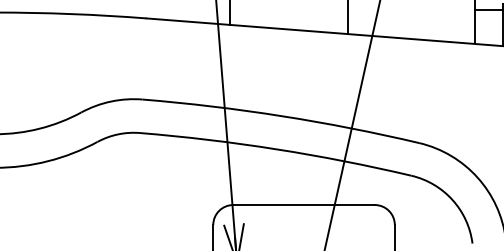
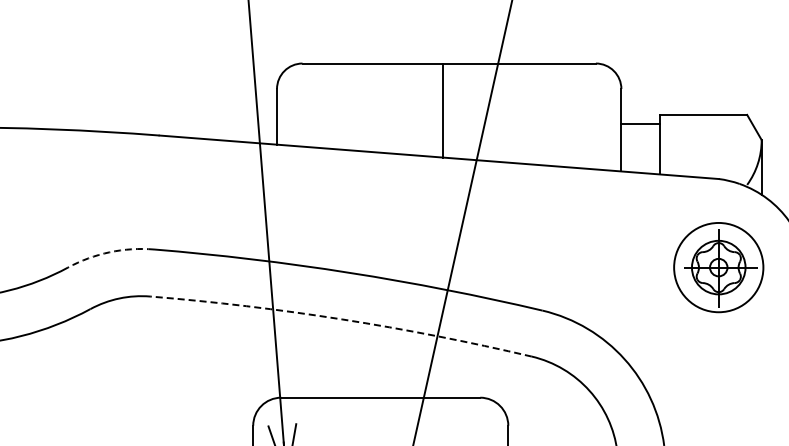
arc: (110, 101) -> (109, 252), solid -> dashed
arc: (276, 149) -> (342, 319), solid -> dashed

